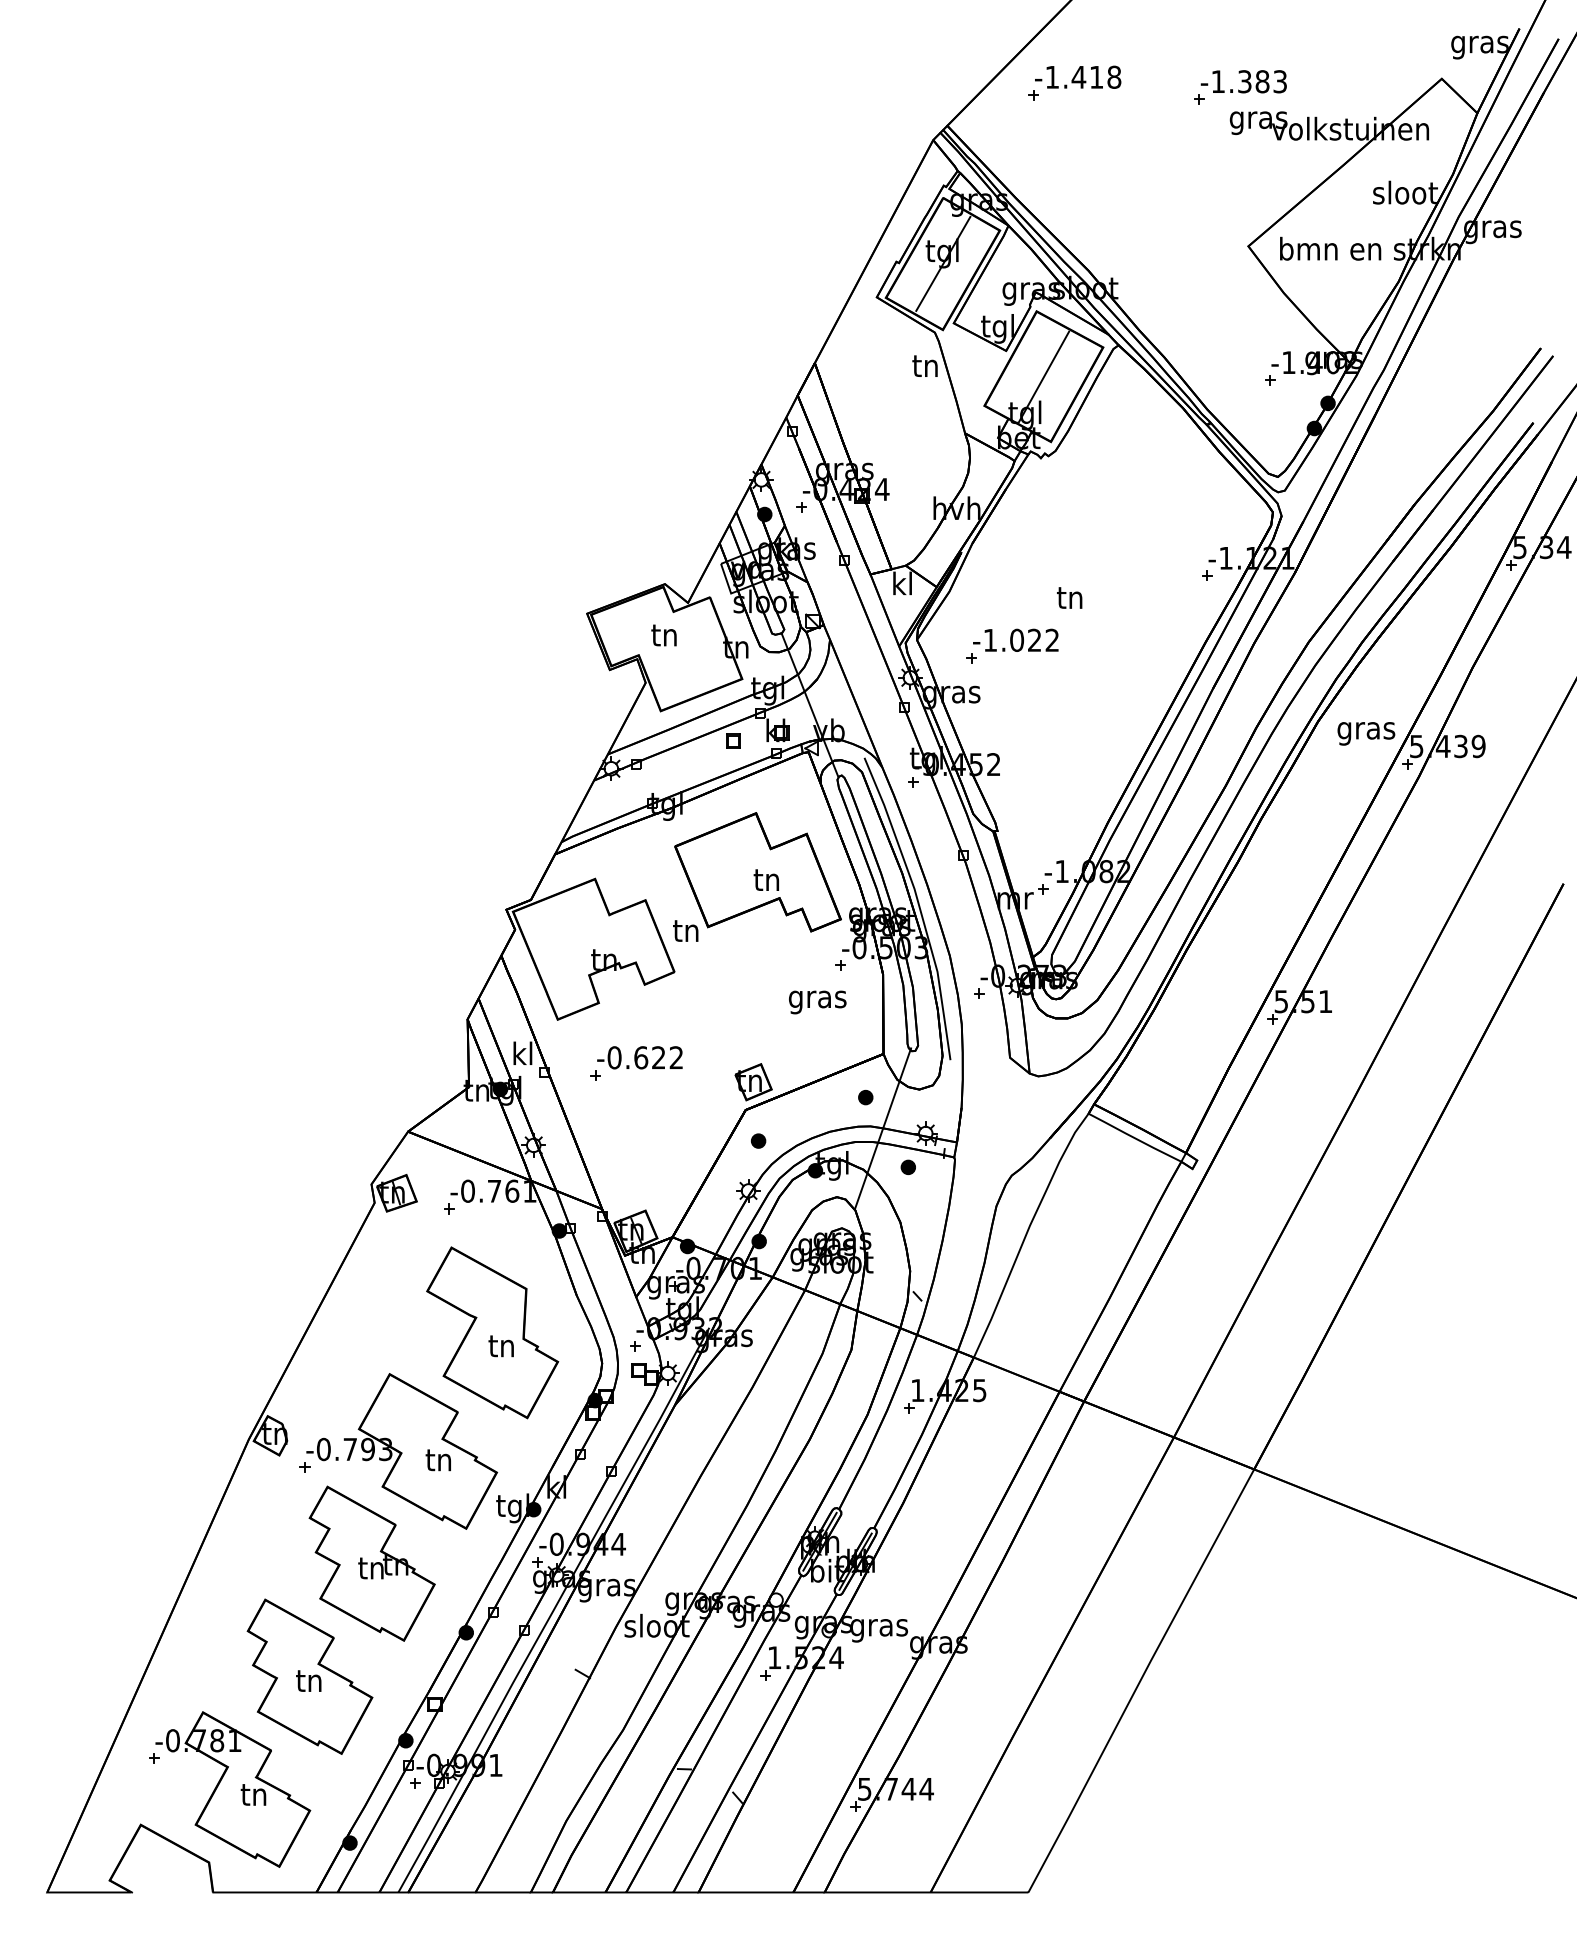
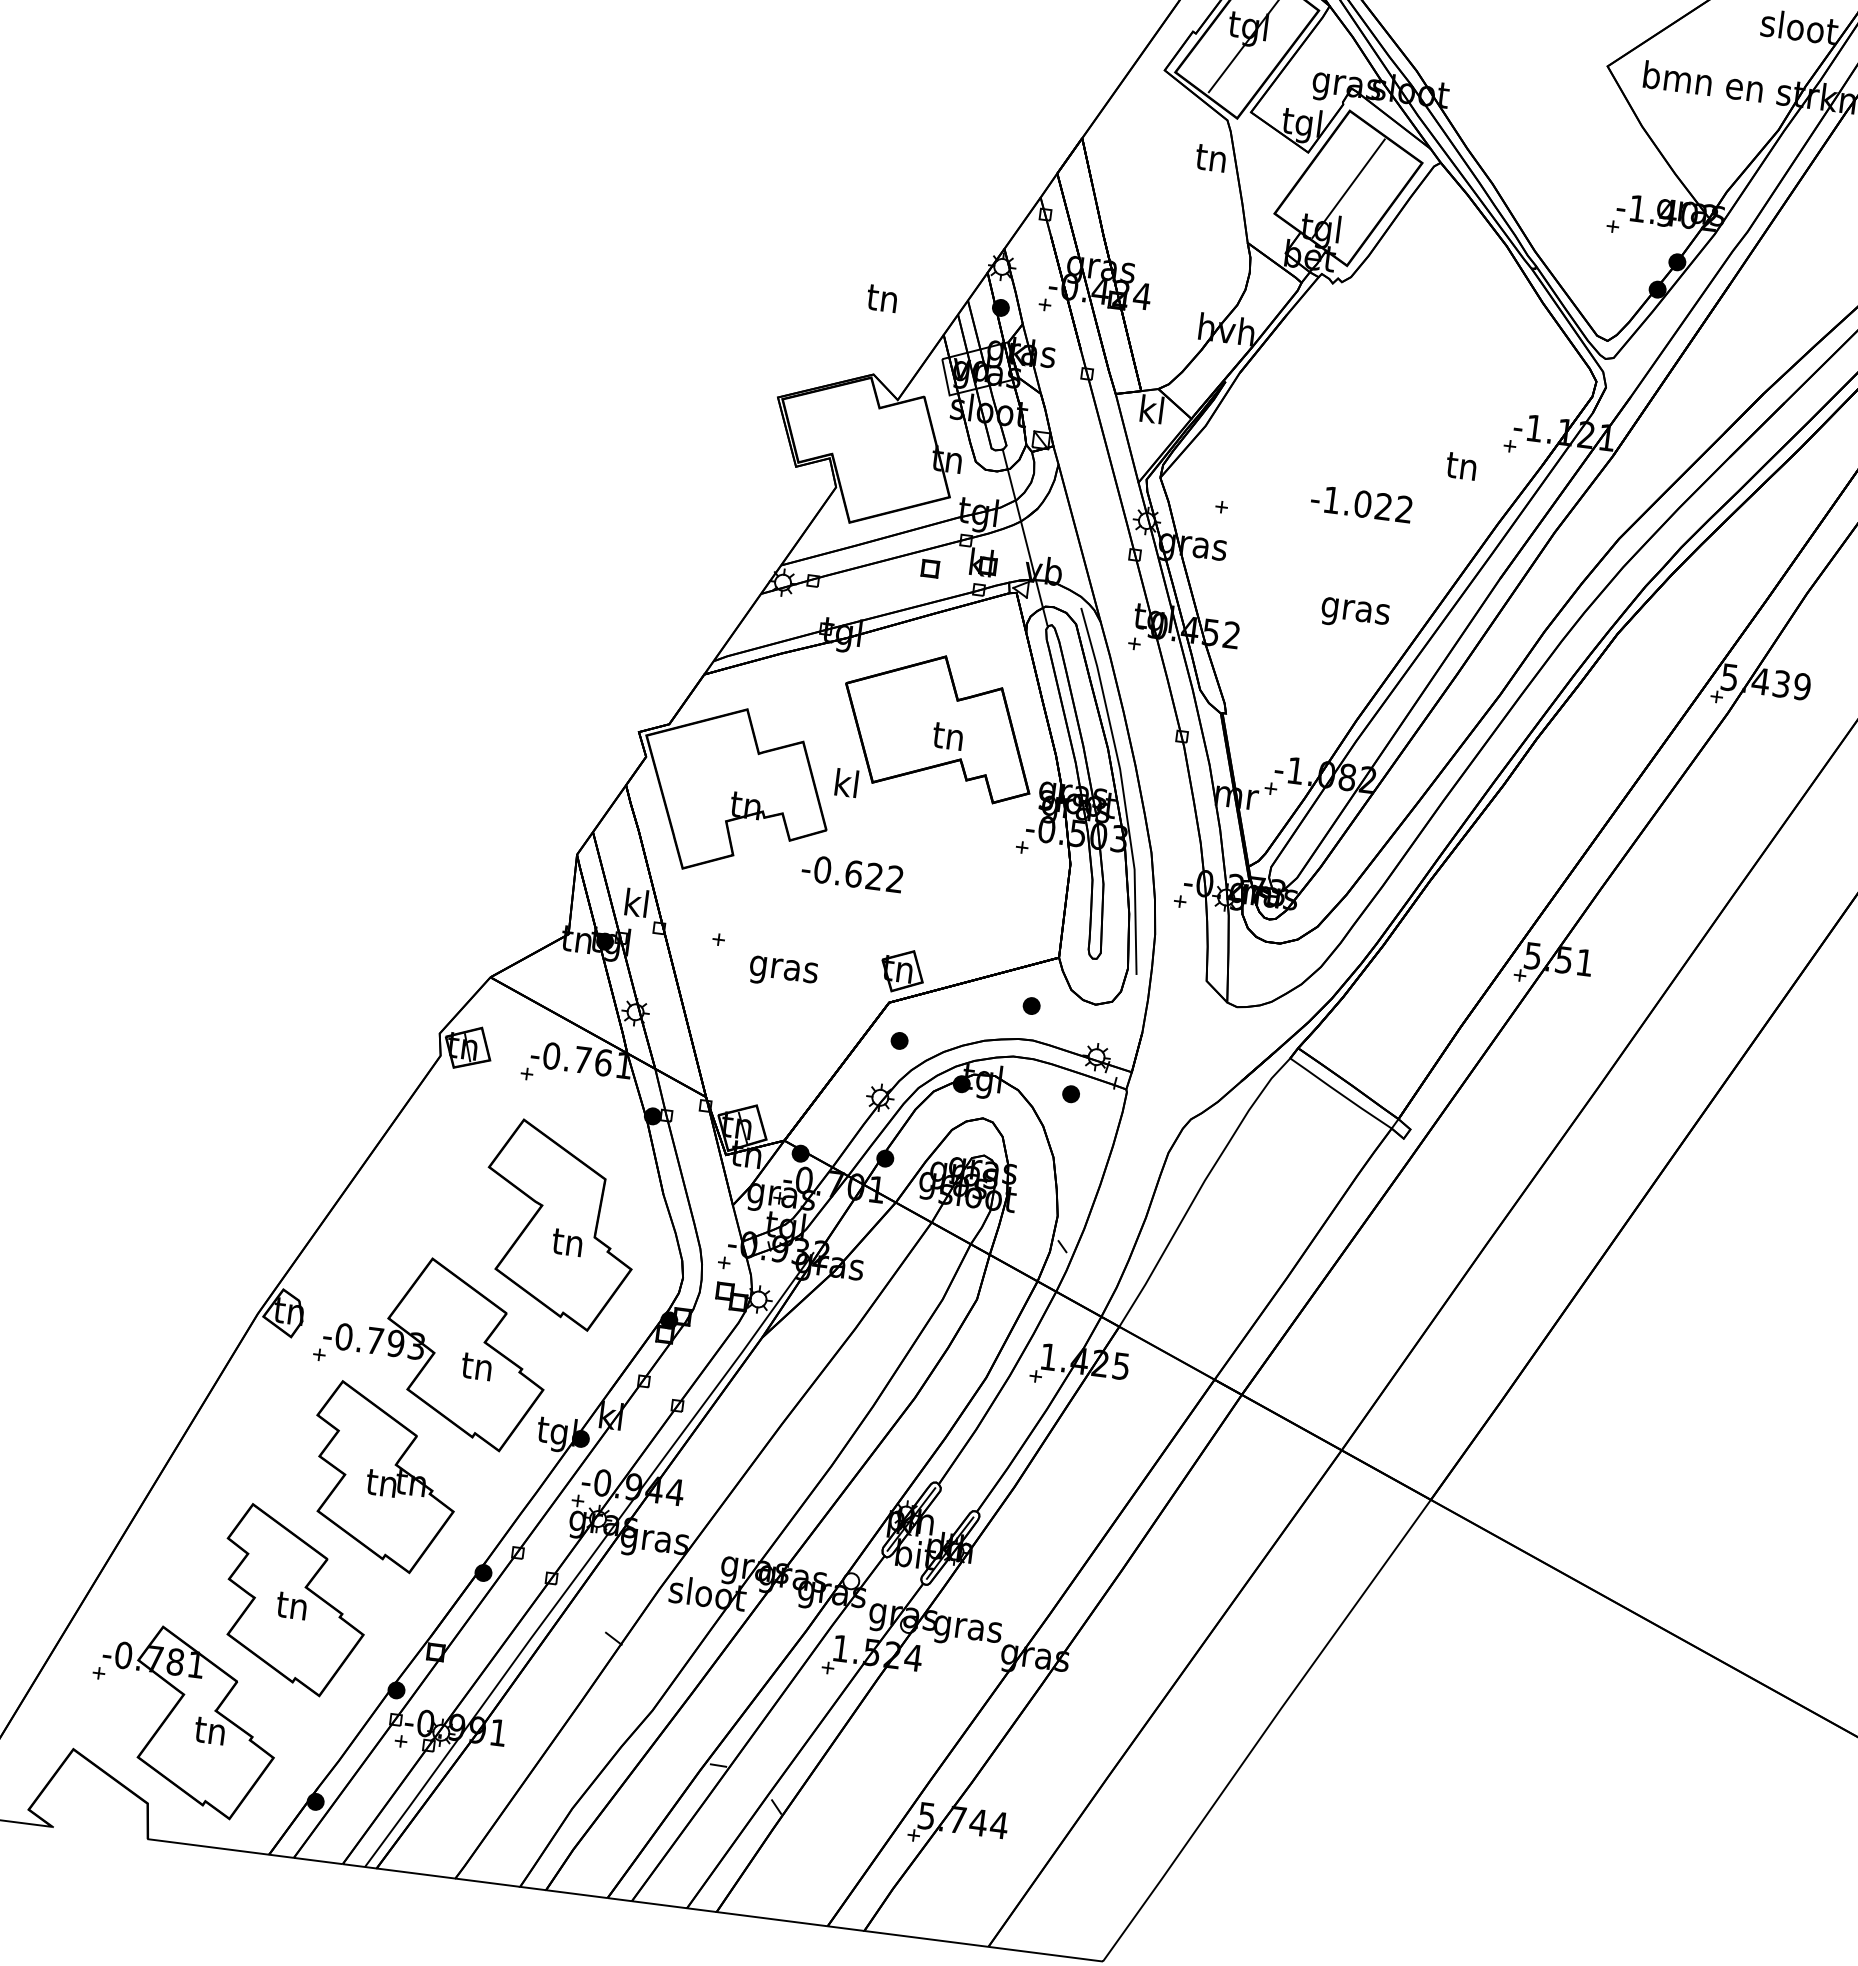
text: (1069, 597) -> (1461, 465), moved
text: (663, 635) -> (881, 298), moved
text: (1015, 639) -> (1361, 502), moved
text: (1366, 733) -> (1355, 614), moved
text: (685, 929) -> (845, 782), tn -> kl
text: (817, 1002) -> (783, 972), moved
text: (639, 1057) -> (851, 873), moved
line: (883, 1128) -> (1047, 1044), removed

